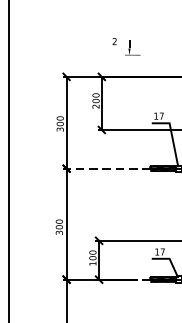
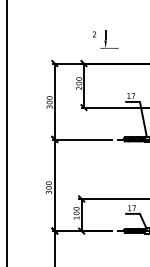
part: (132, 47) -> (109, 39), size x1.43
line: (100, 168) -> (82, 139), dashed -> solid

